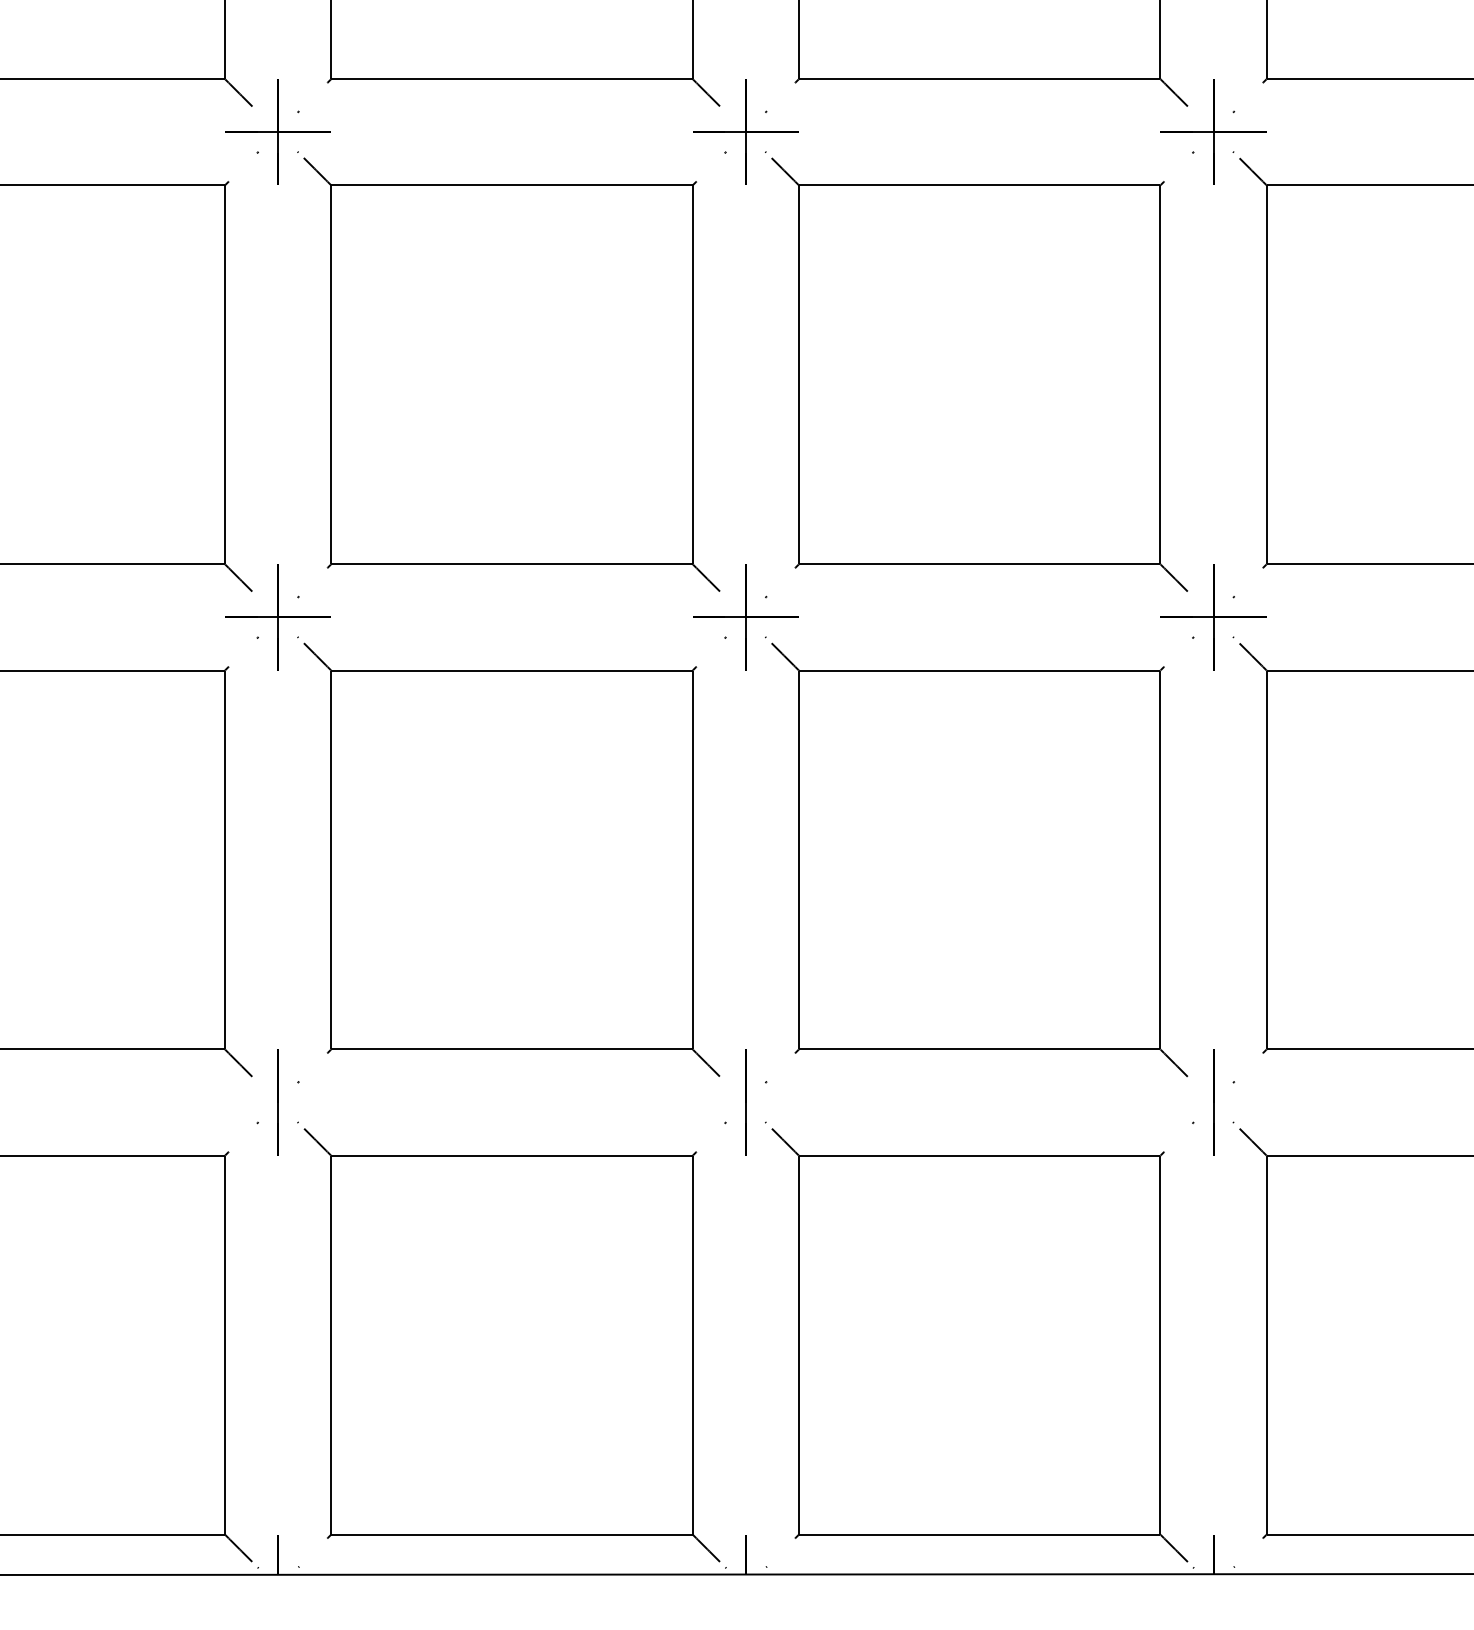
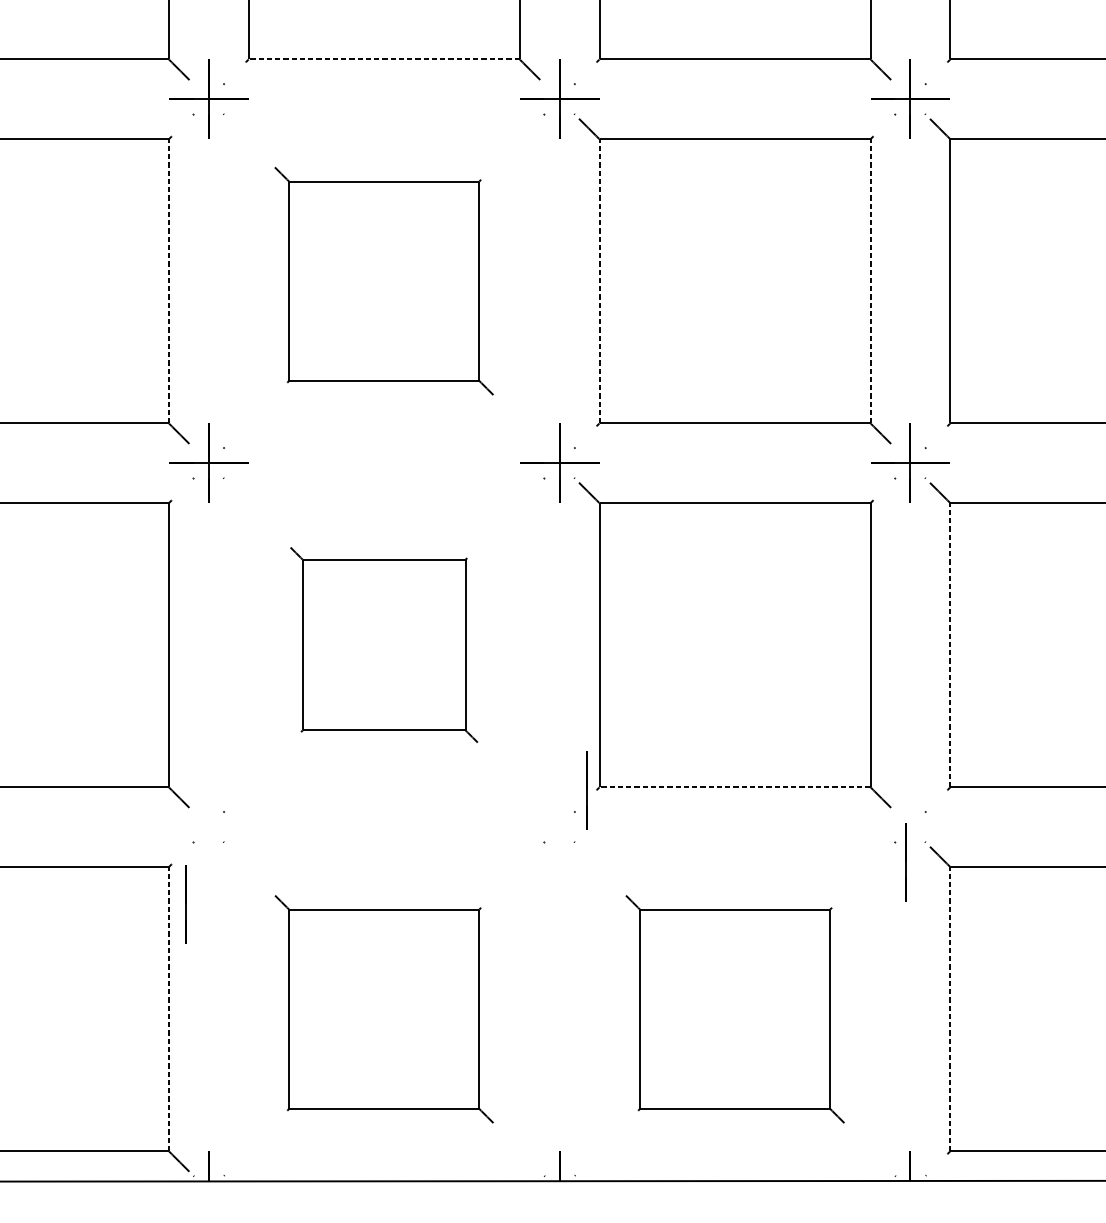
line: (512, 79) -> (384, 59), solid -> dashed
line: (224, 374) -> (168, 281), solid -> dashed
part: (511, 374) -> (383, 281), size x0.7
line: (799, 374) -> (599, 281), solid -> dashed
line: (1160, 374) -> (870, 281), solid -> dashed
part: (511, 859) -> (383, 644), size x0.6
line: (1266, 859) -> (950, 644), solid -> dashed
line: (979, 1049) -> (734, 787), solid -> dashed
line: (277, 1102) -> (185, 904), moved
line: (745, 1102) -> (587, 790), moved
line: (1213, 1102) -> (905, 862), moved
line: (224, 1344) -> (168, 1008), solid -> dashed
line: (1266, 1344) -> (950, 1008), solid -> dashed
part: (511, 1345) -> (383, 1009), size x0.7
part: (979, 1345) -> (734, 1009), size x0.7

